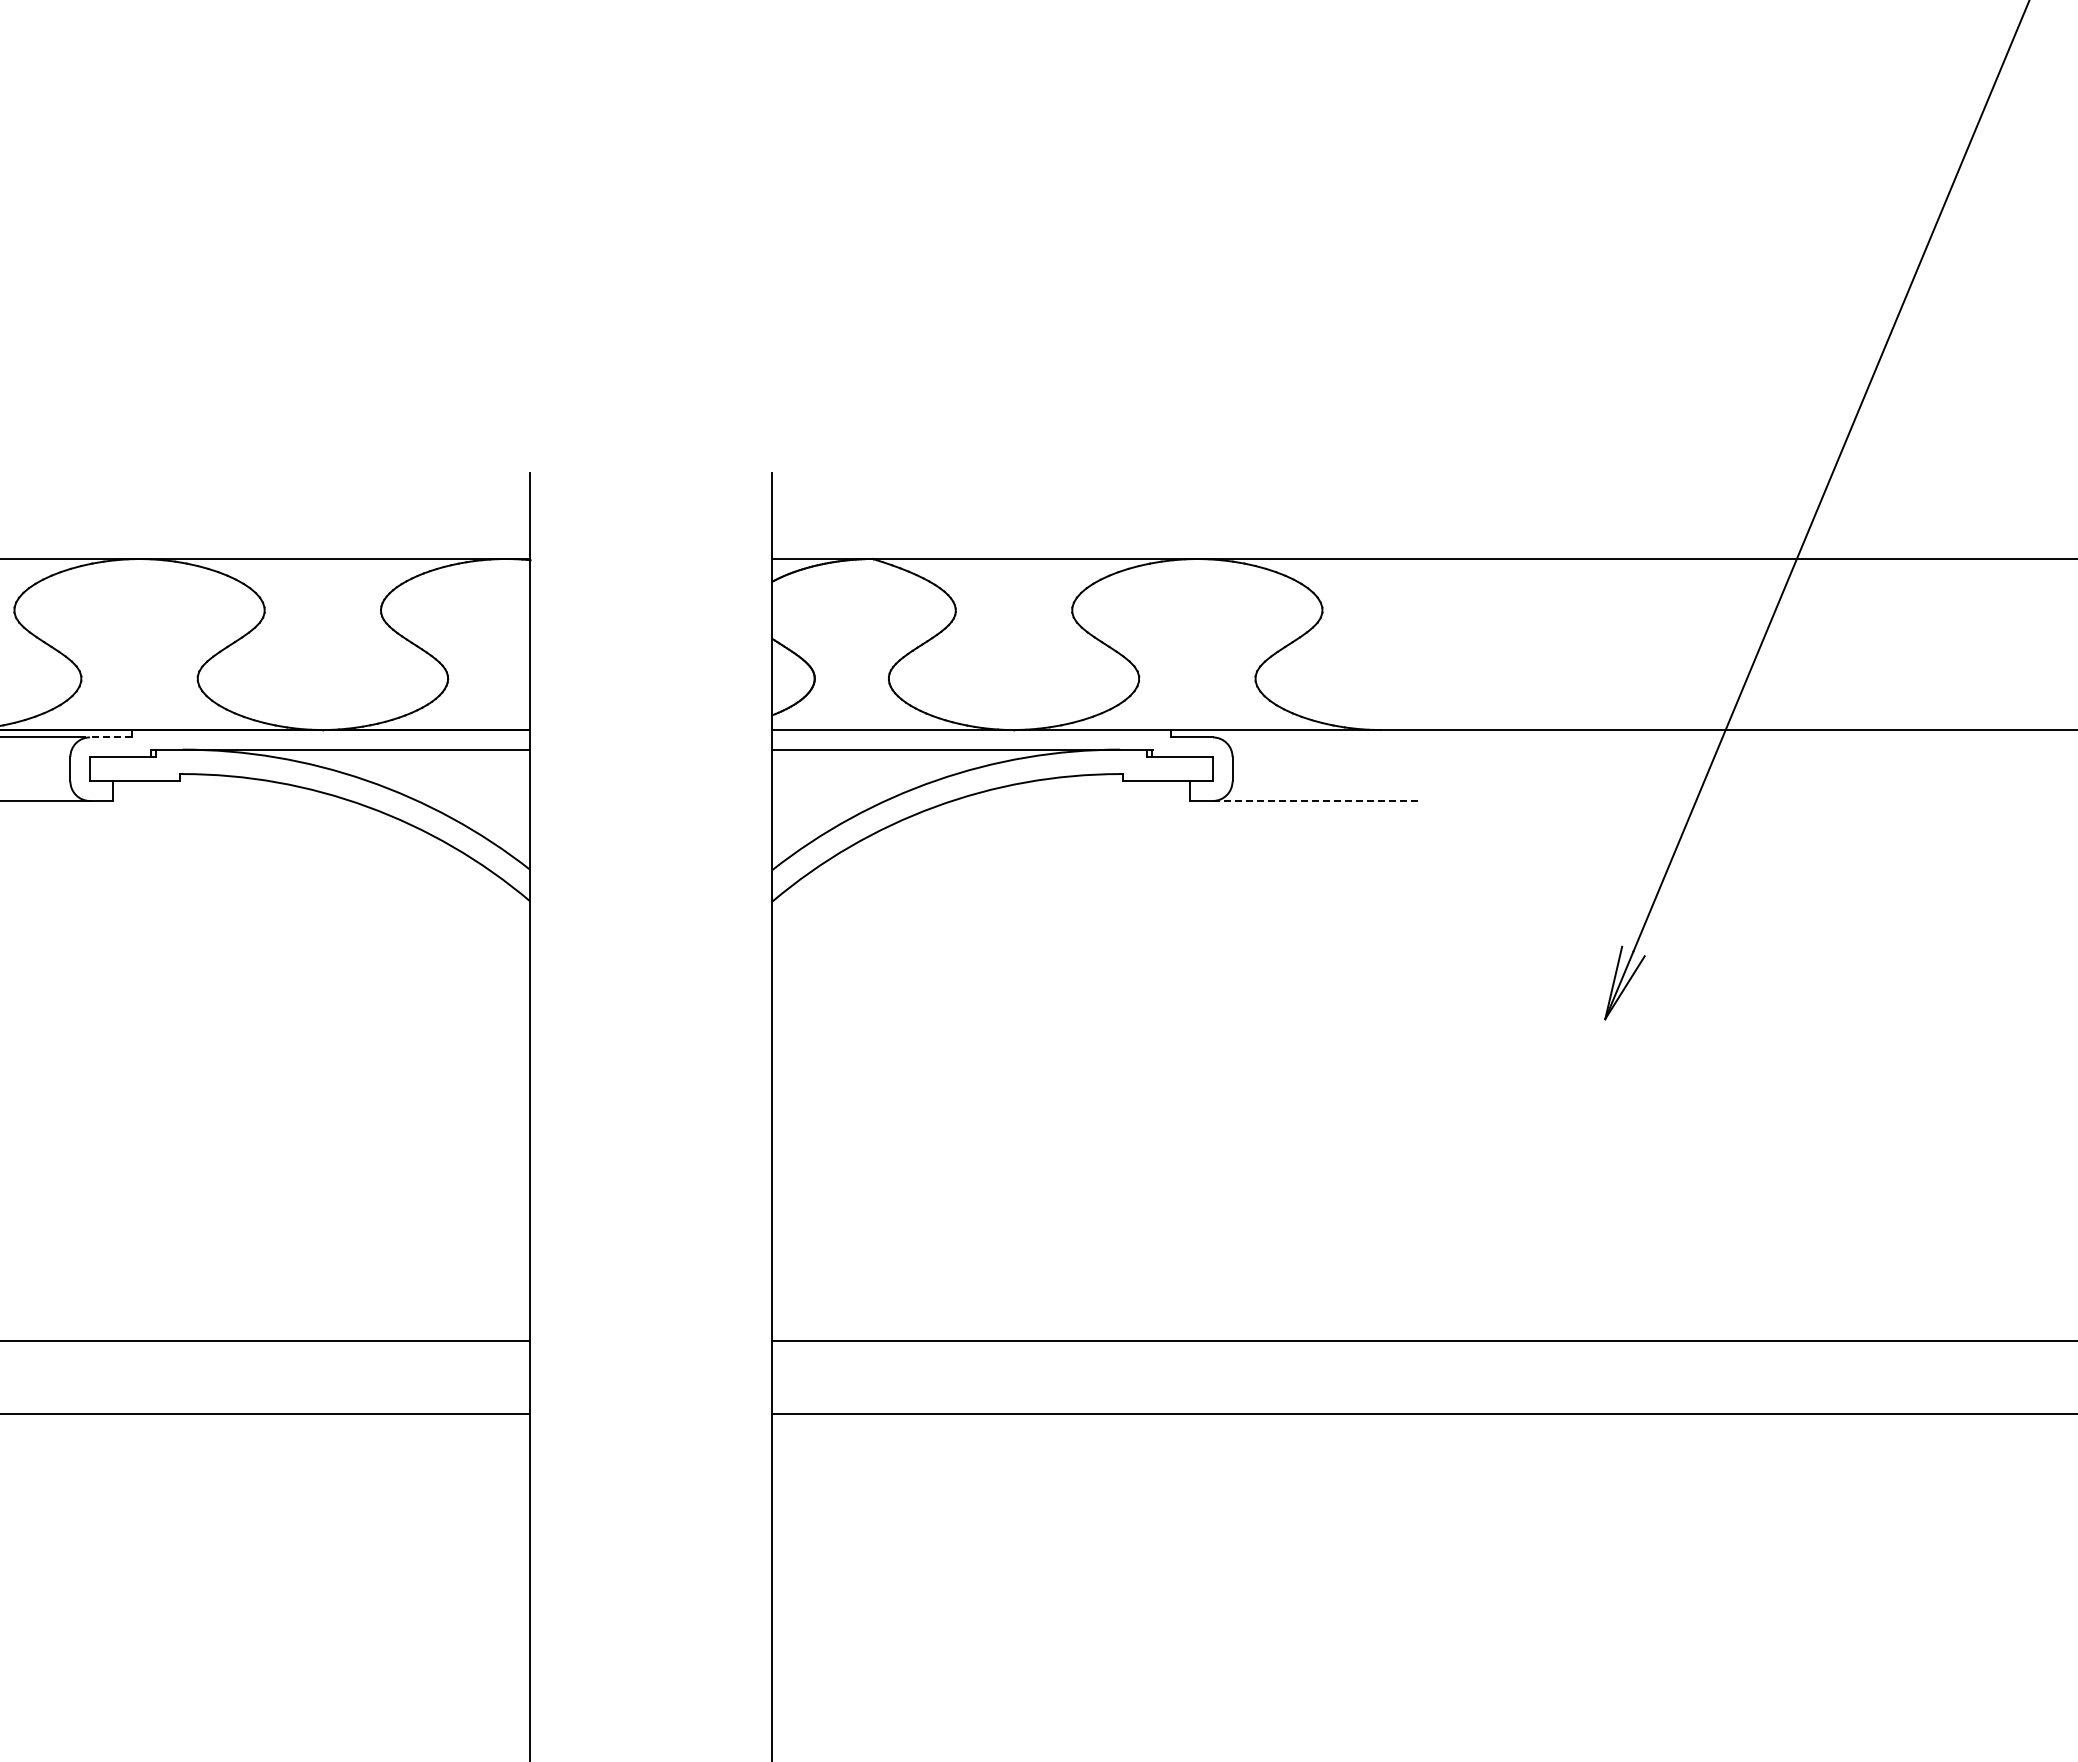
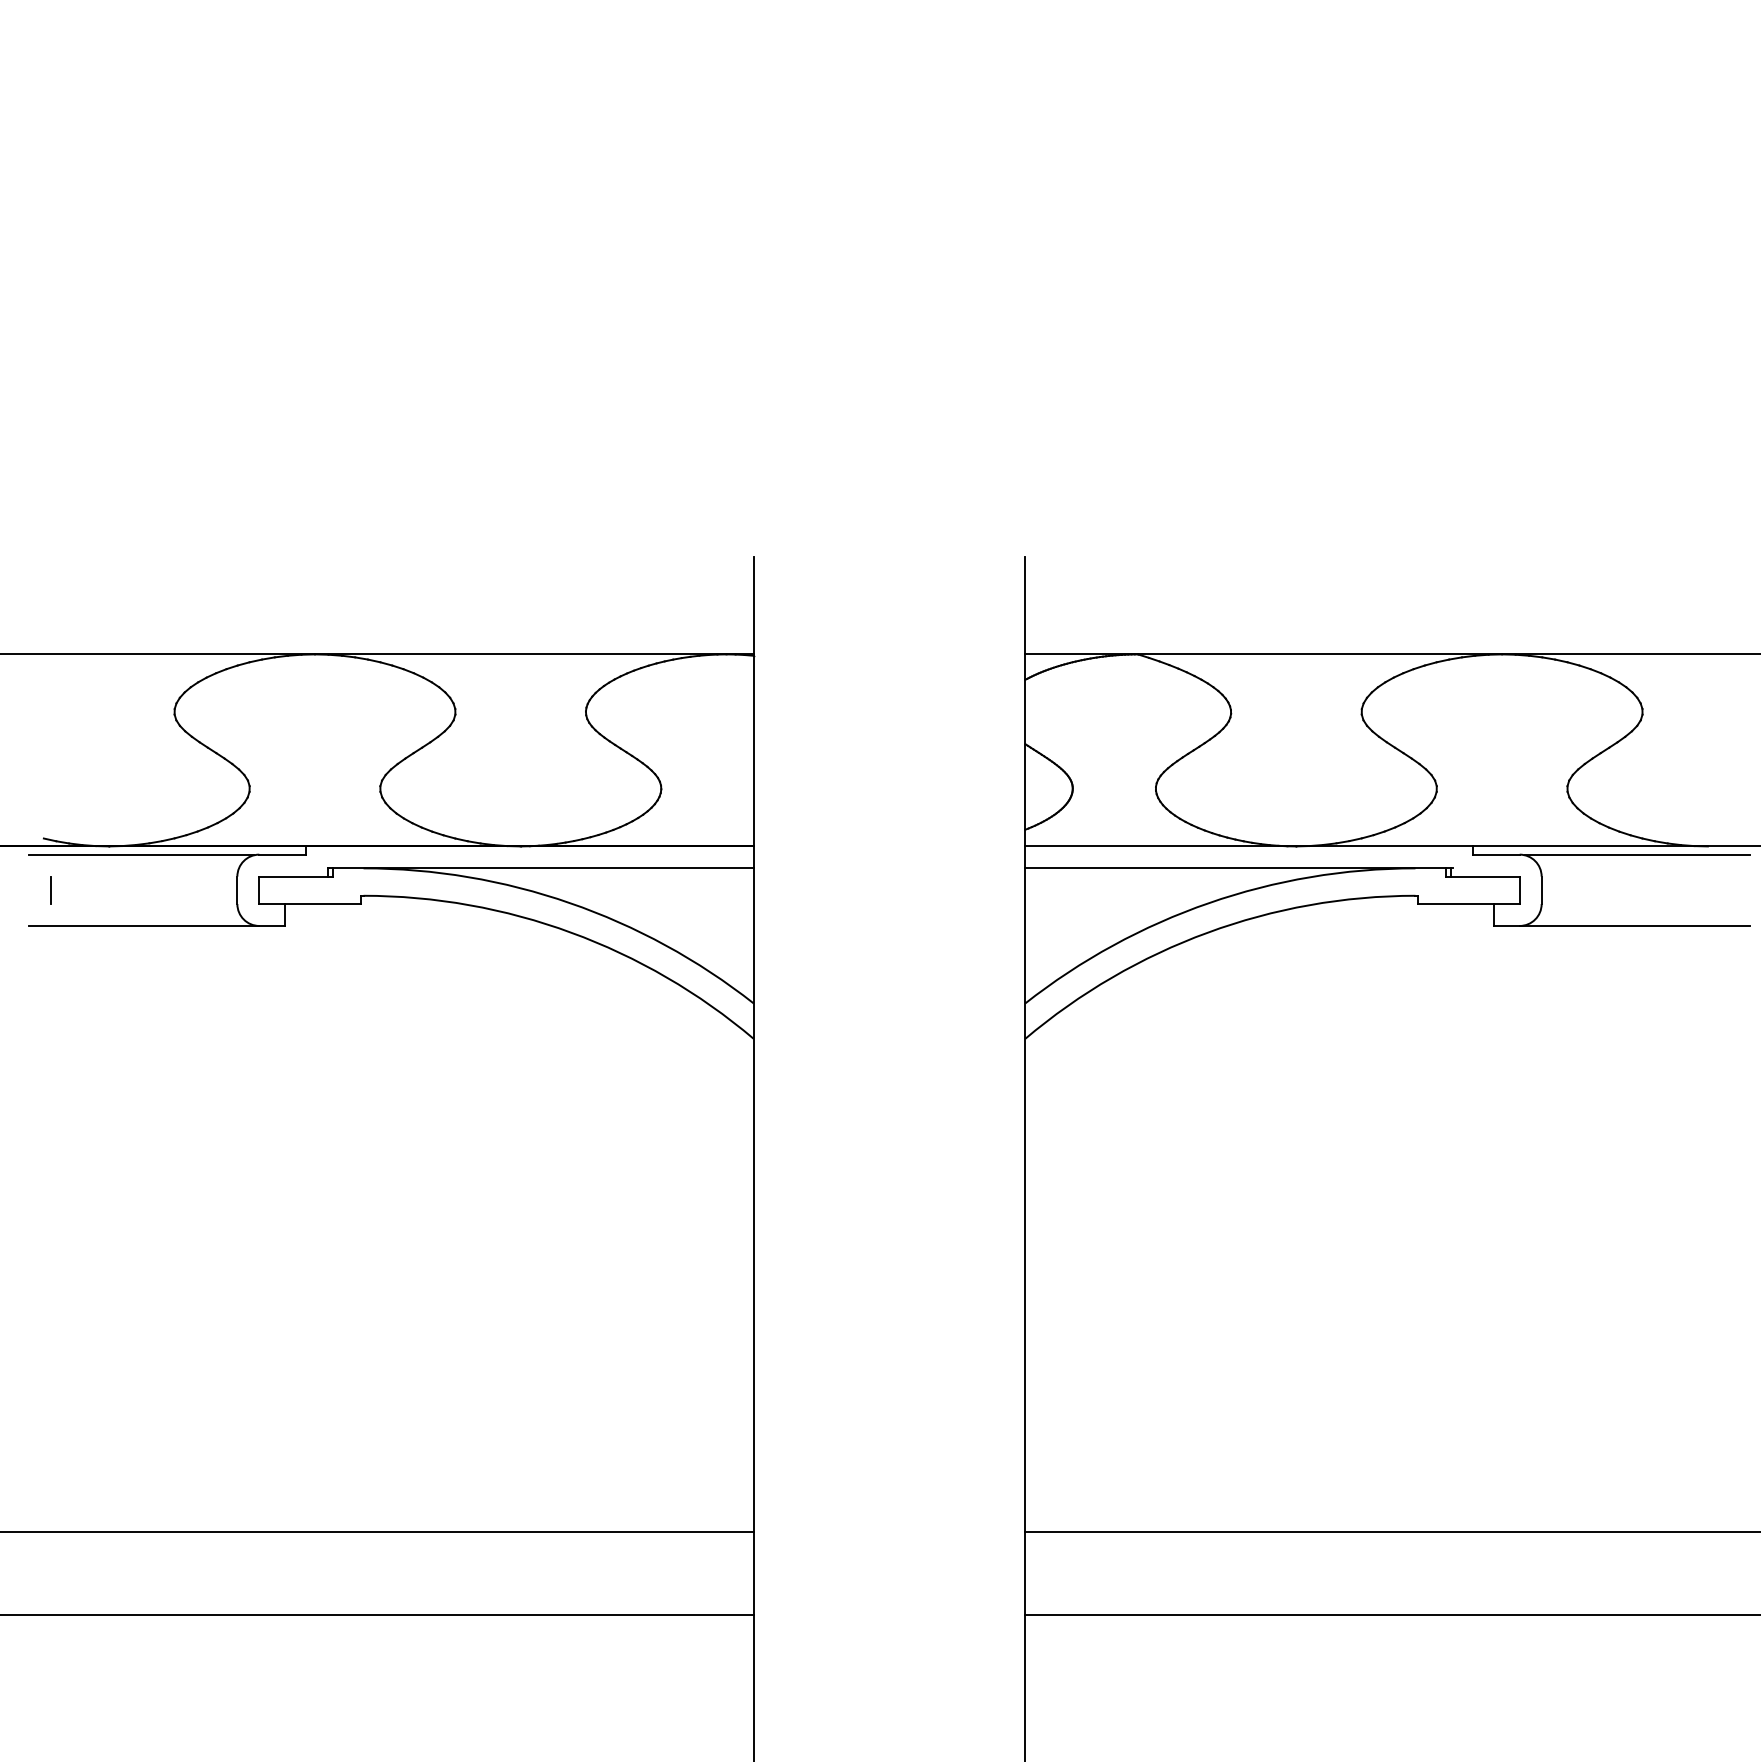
line: (110, 737) -> (282, 854), dashed -> solid
line: (1317, 737) -> (1636, 854), added
line: (1315, 800) -> (1634, 925), dashed -> solid

